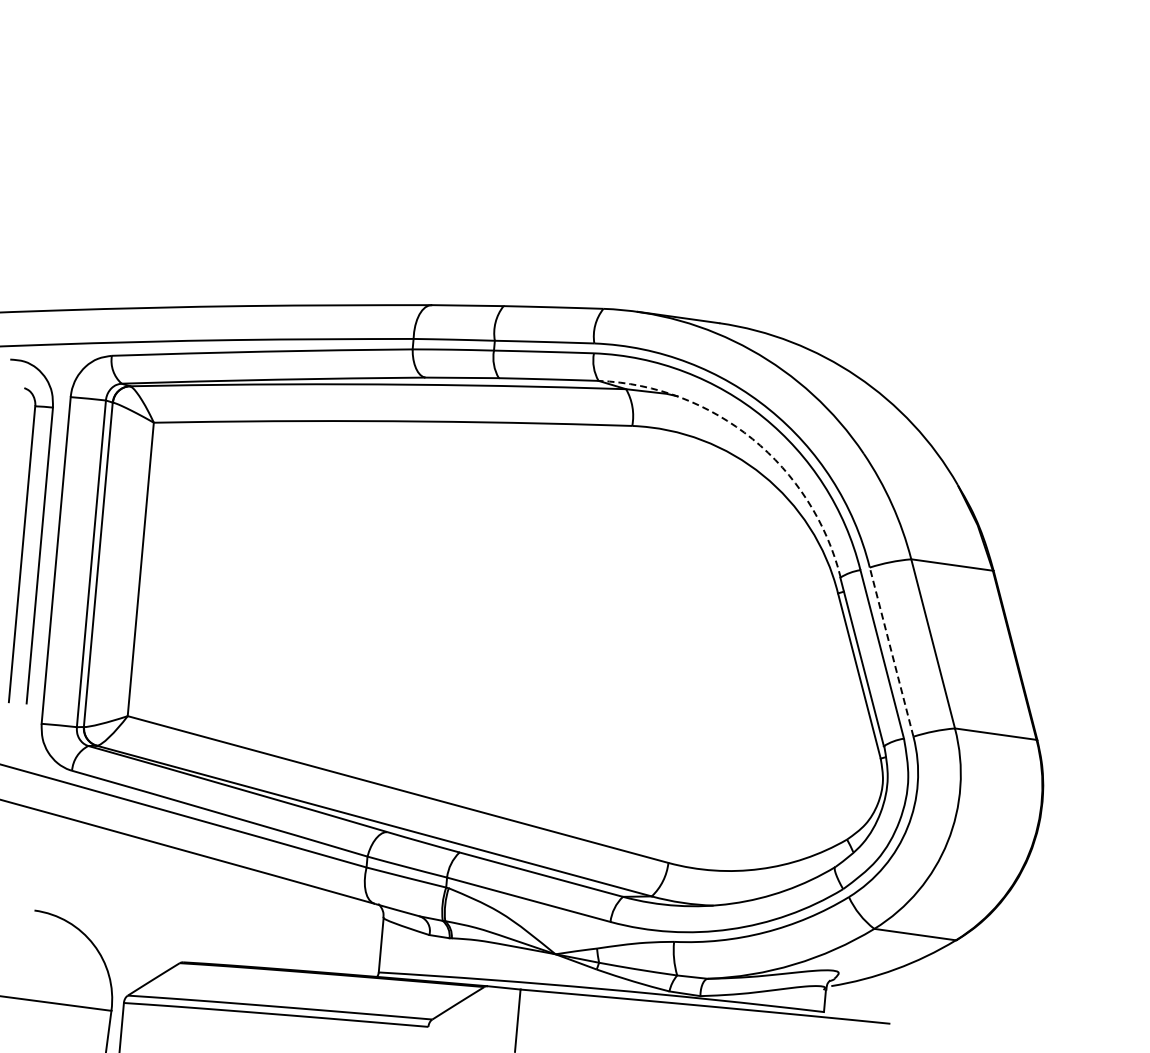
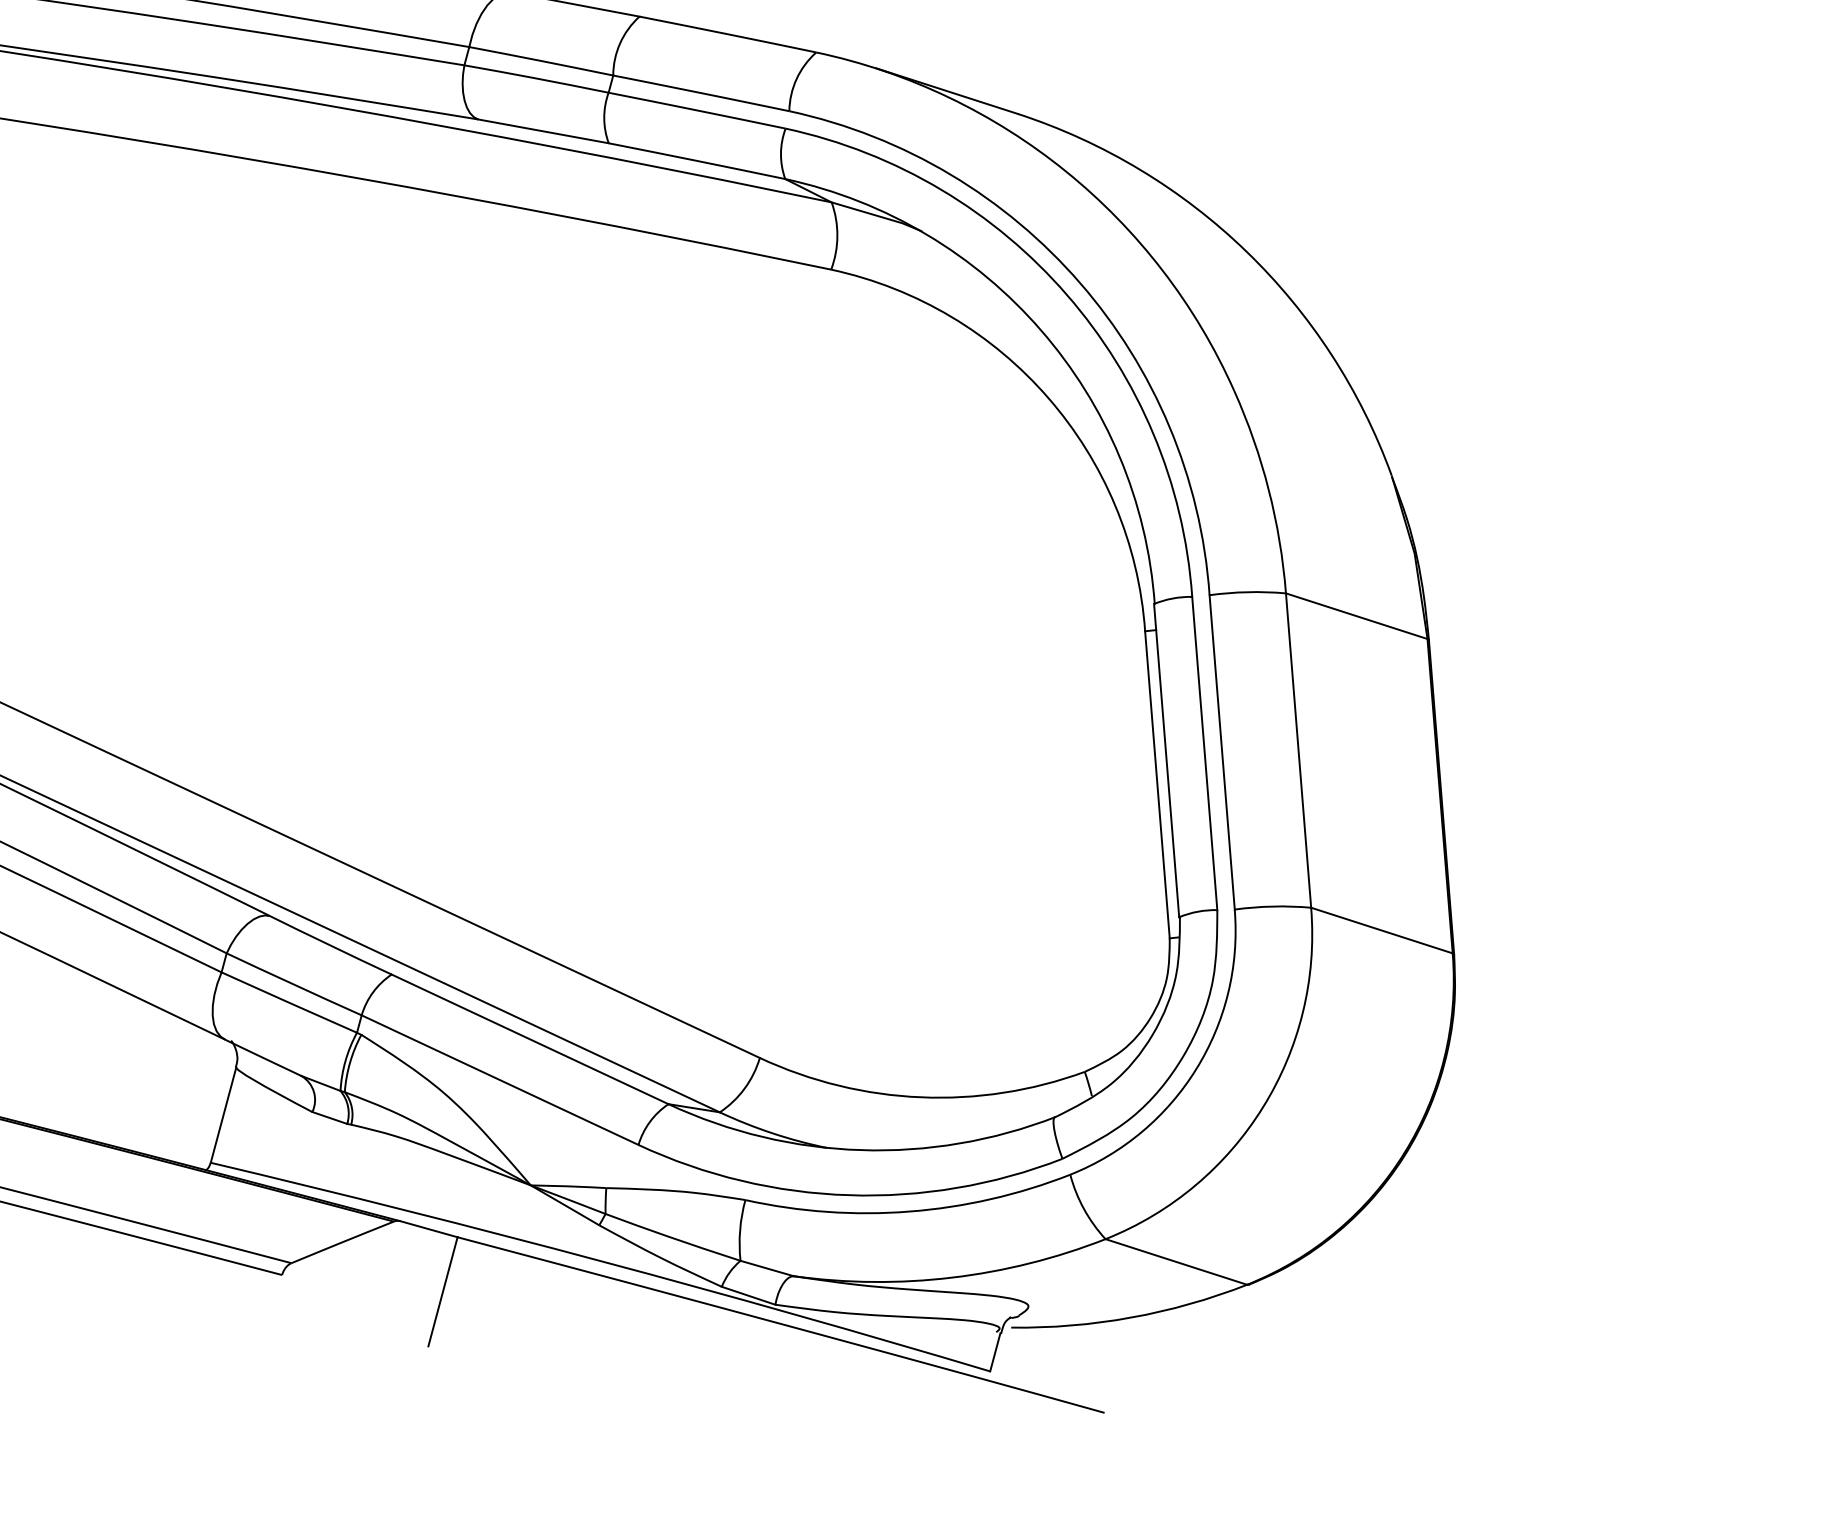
arc: (752, 439) -> (1040, 331), dashed -> solid
line: (891, 651) -> (1222, 751), dashed -> solid

